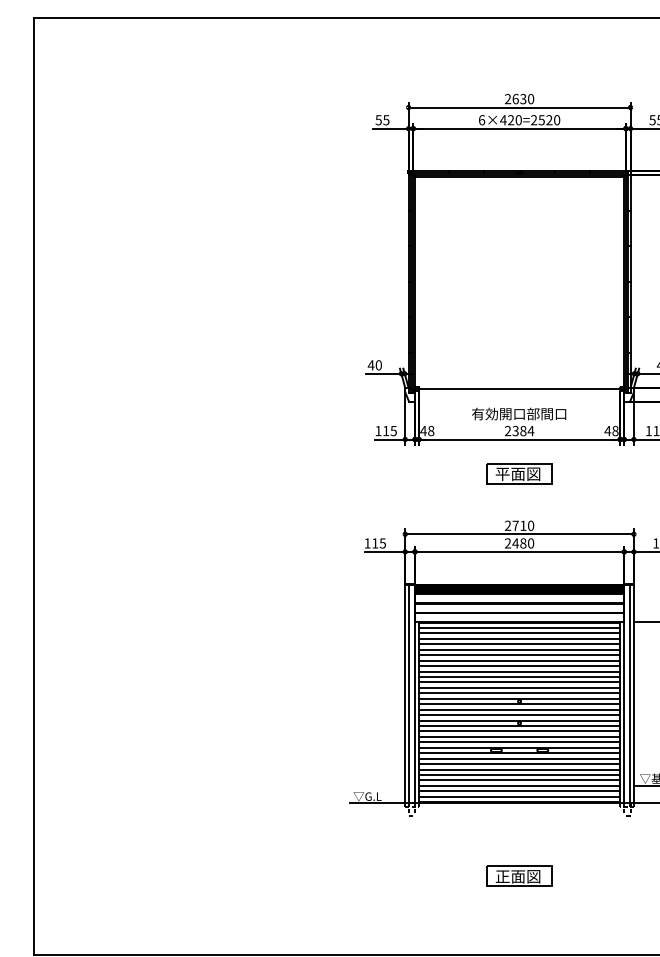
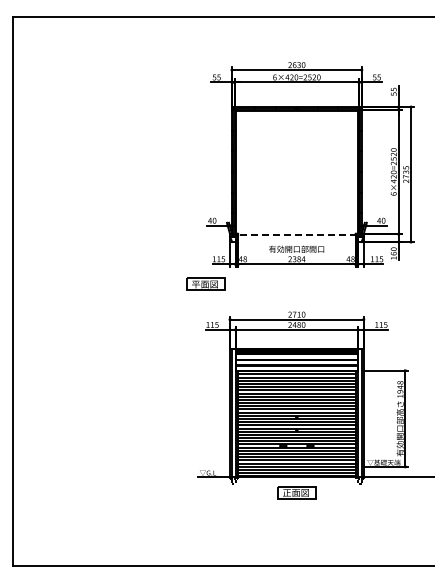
line: (518, 388) -> (296, 234), solid -> dashed
part: (518, 472) -> (205, 283), moved
part: (518, 876) -> (296, 492), moved

